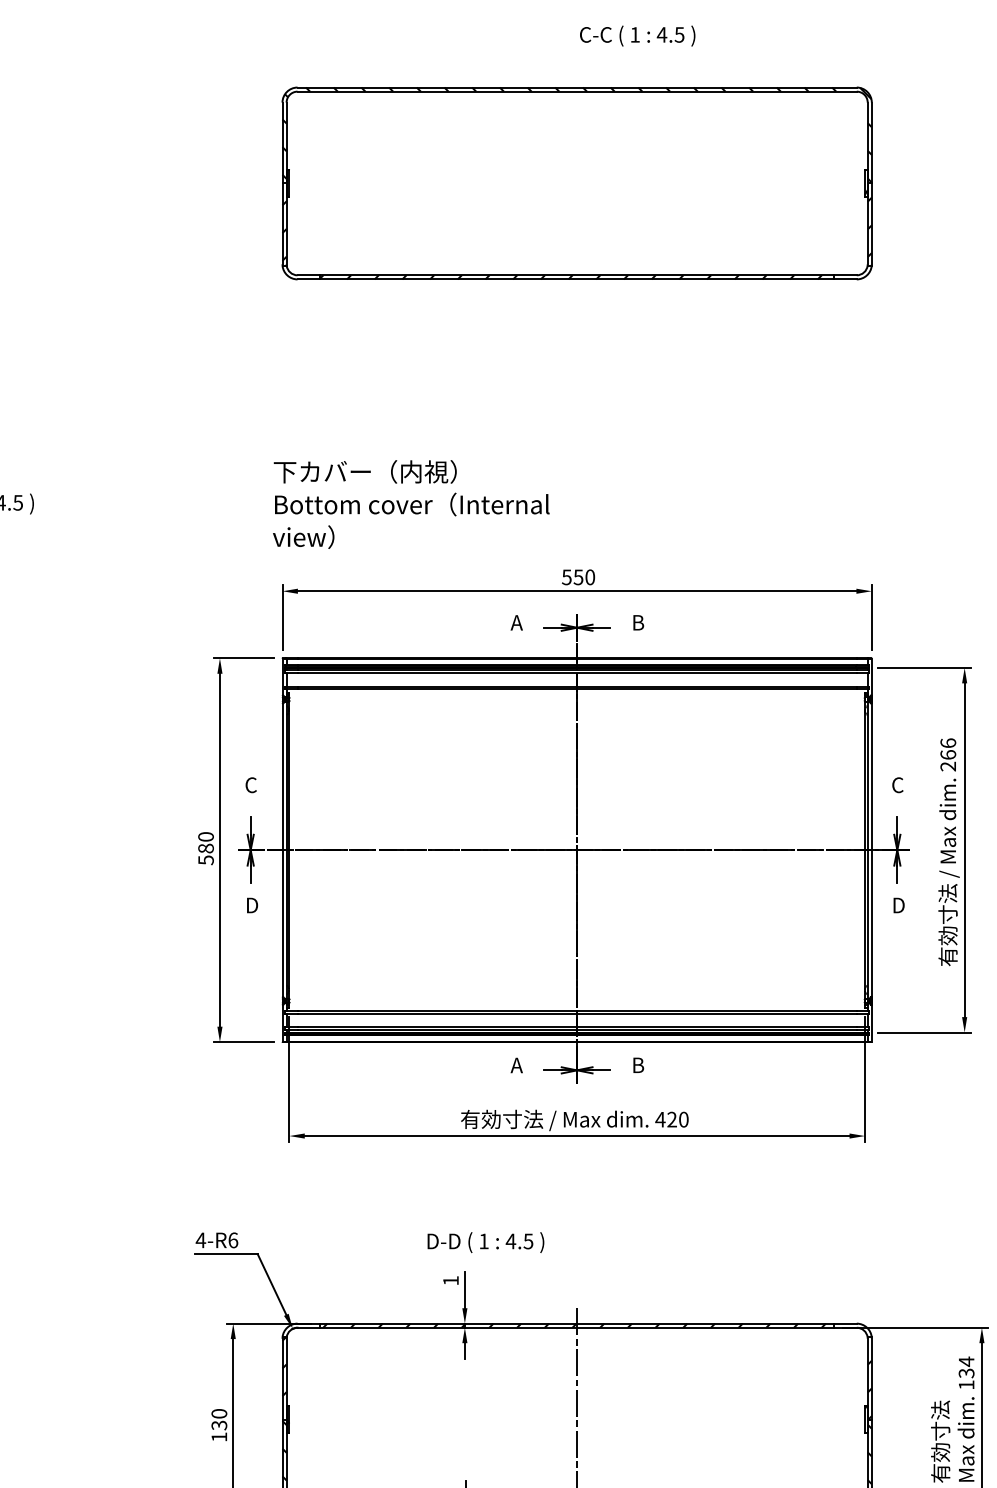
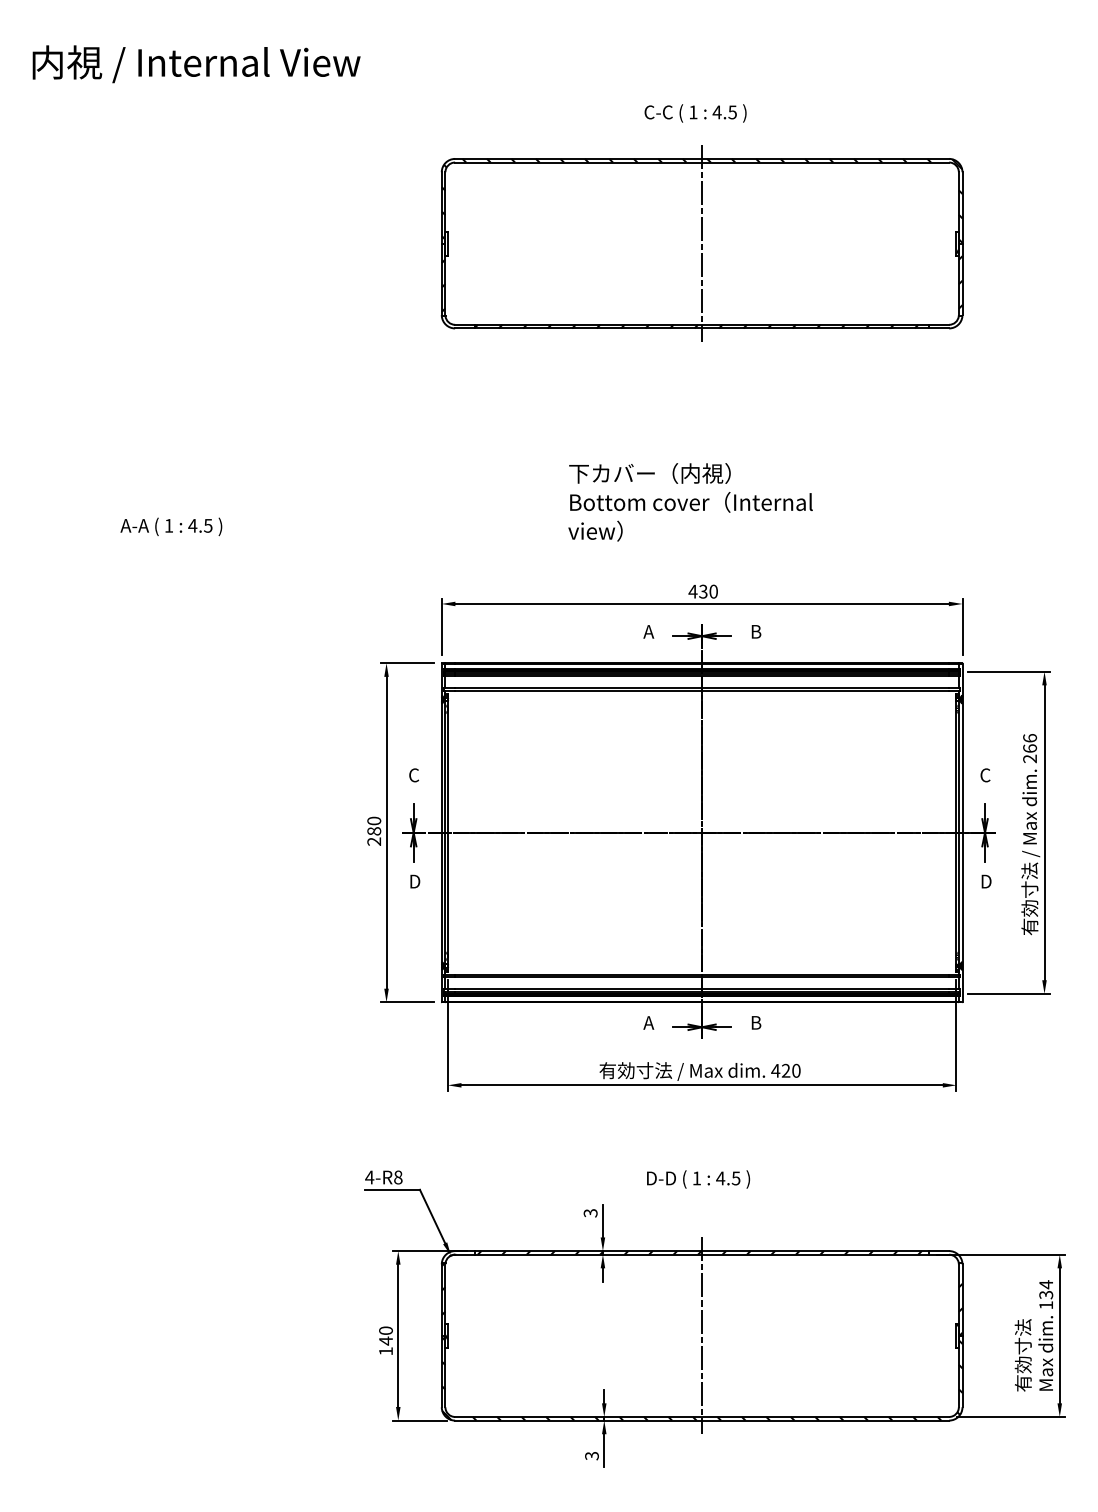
text: (637, 36) -> (695, 113), moved
line: (577, 183) -> (702, 243), added
text: (411, 504) -> (690, 502), moved
text: (571, 577) -> (697, 591), 550 -> 430
text: (206, 860) -> (374, 841), 580 -> 280
text: (233, 1240) -> (398, 1177), 4-R6 -> 4-R8
text: (485, 1242) -> (698, 1179), moved
text: (450, 1281) -> (590, 1213), 1 -> 3
text: (218, 1424) -> (385, 1340), 130 -> 140

